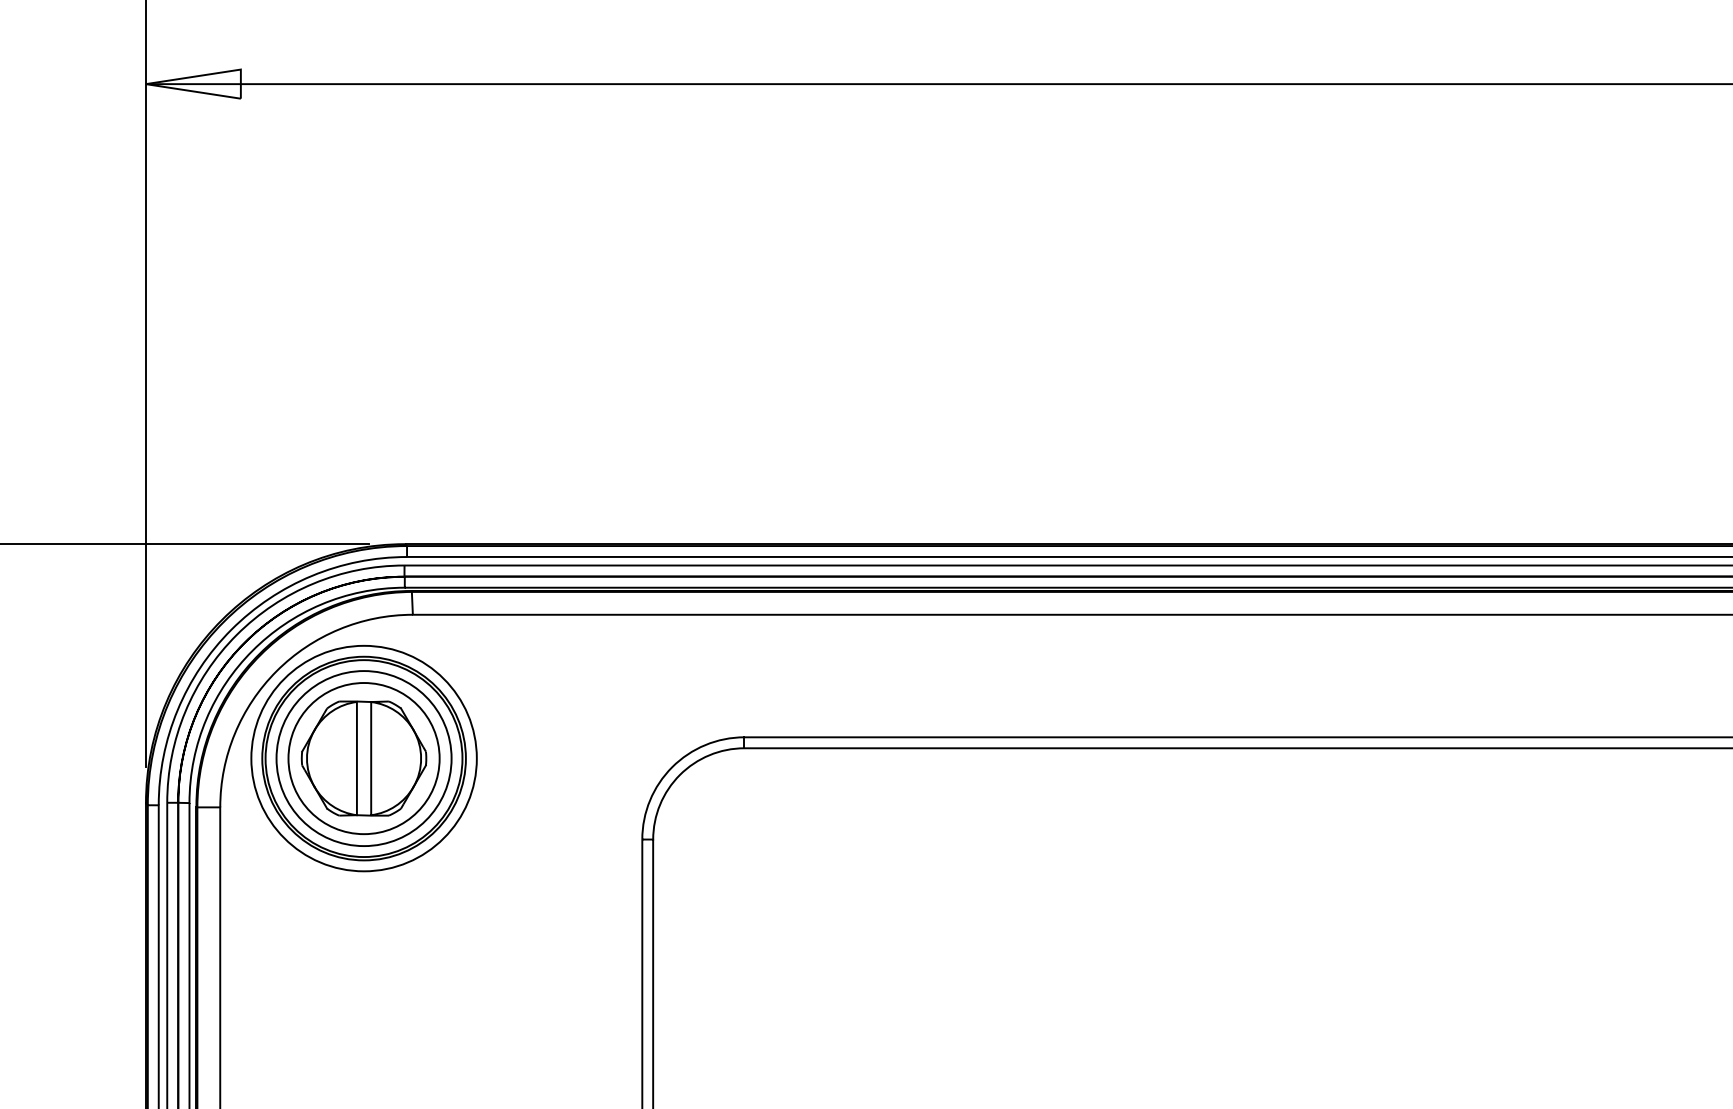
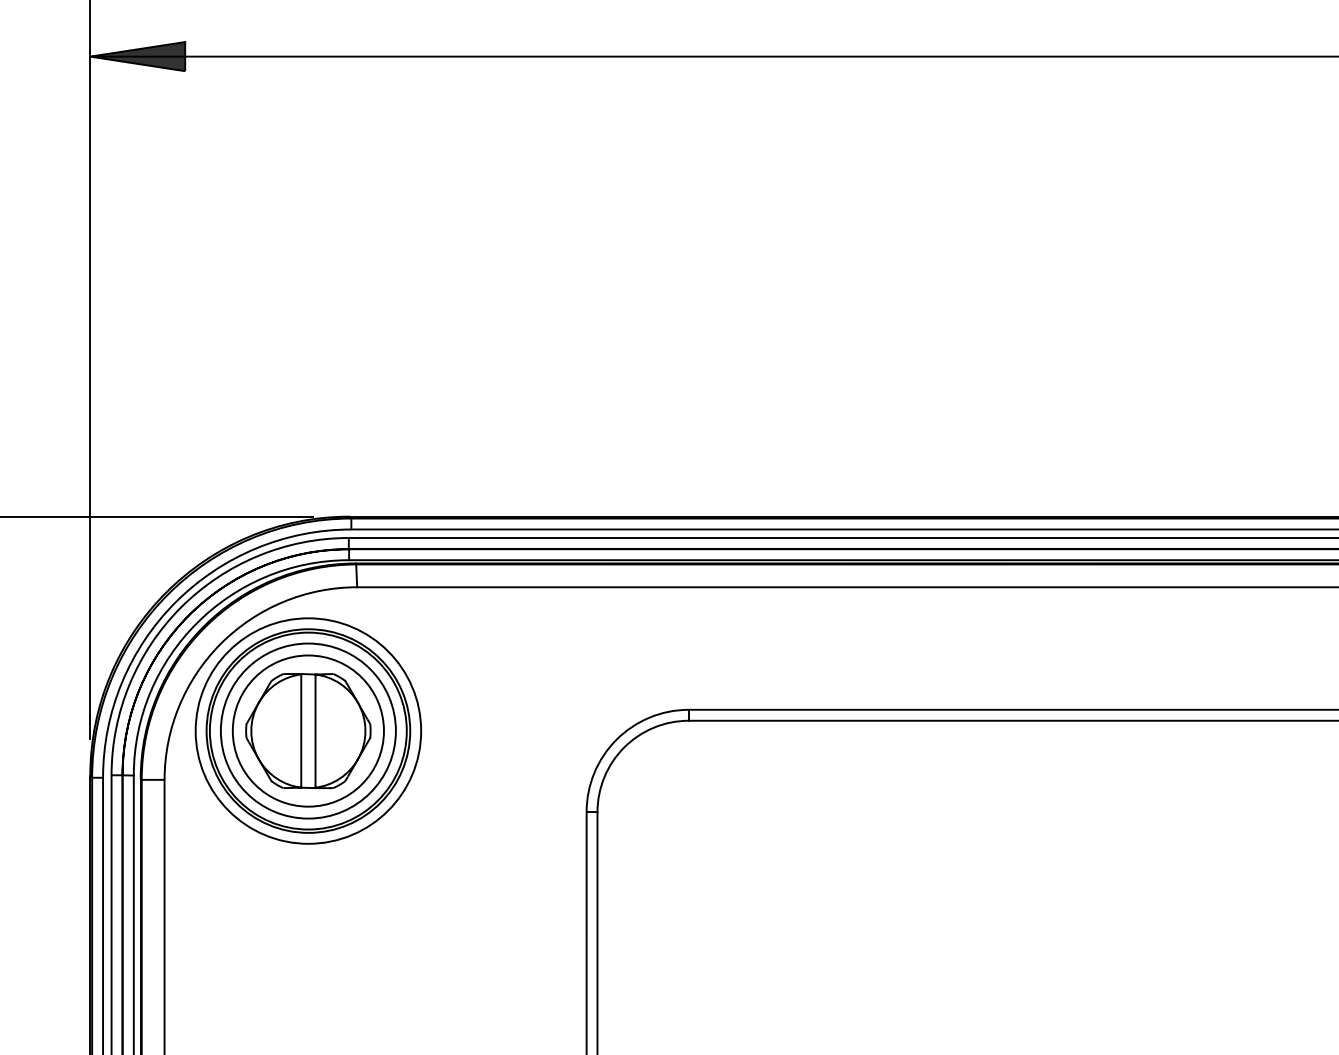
fill: (192, 83) -> (136, 55), added

